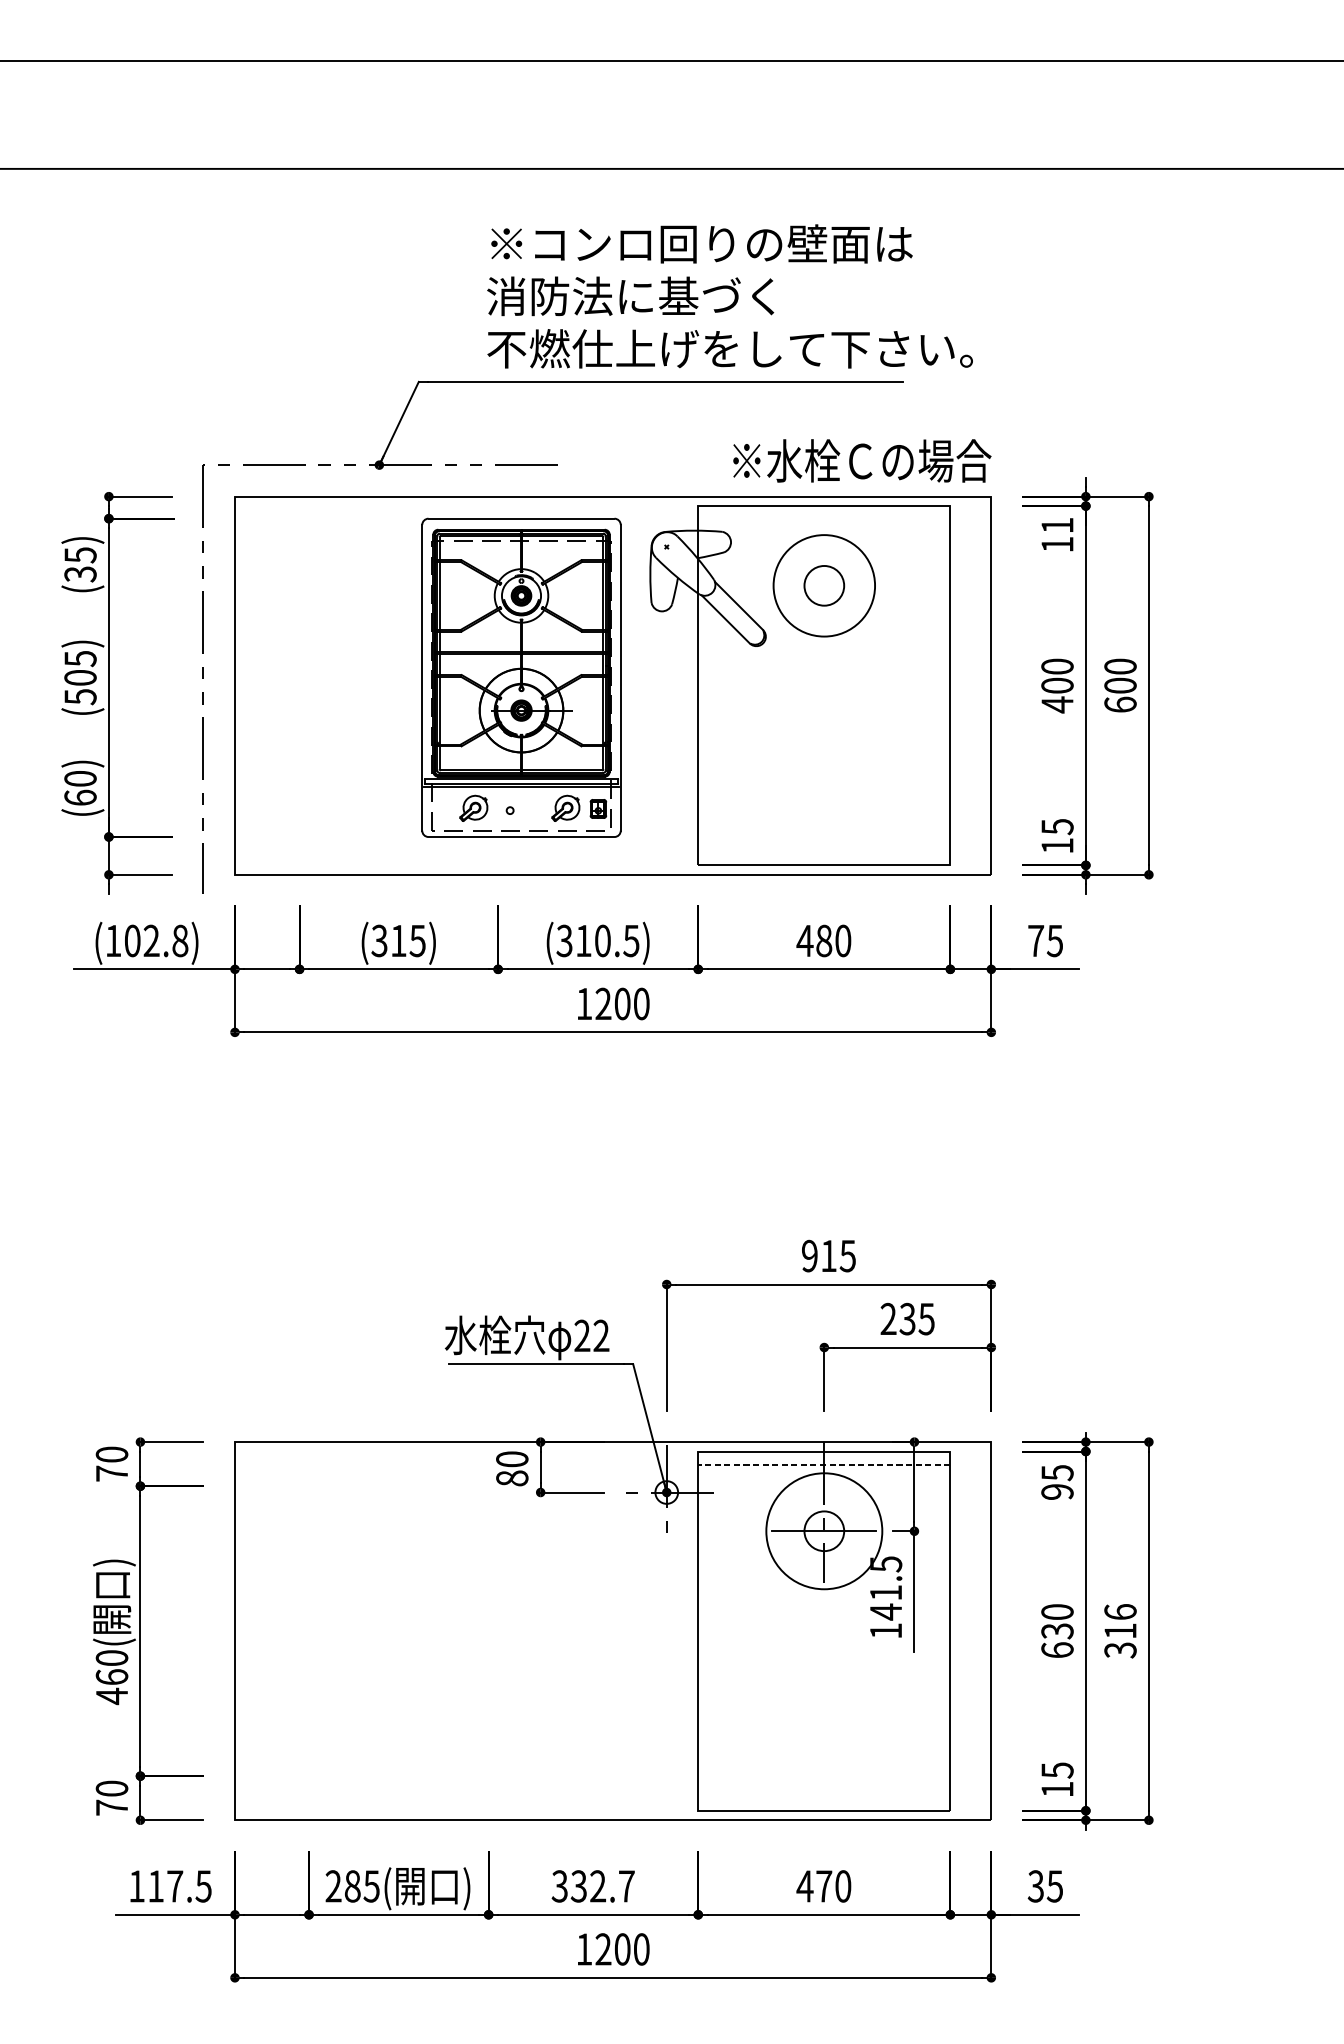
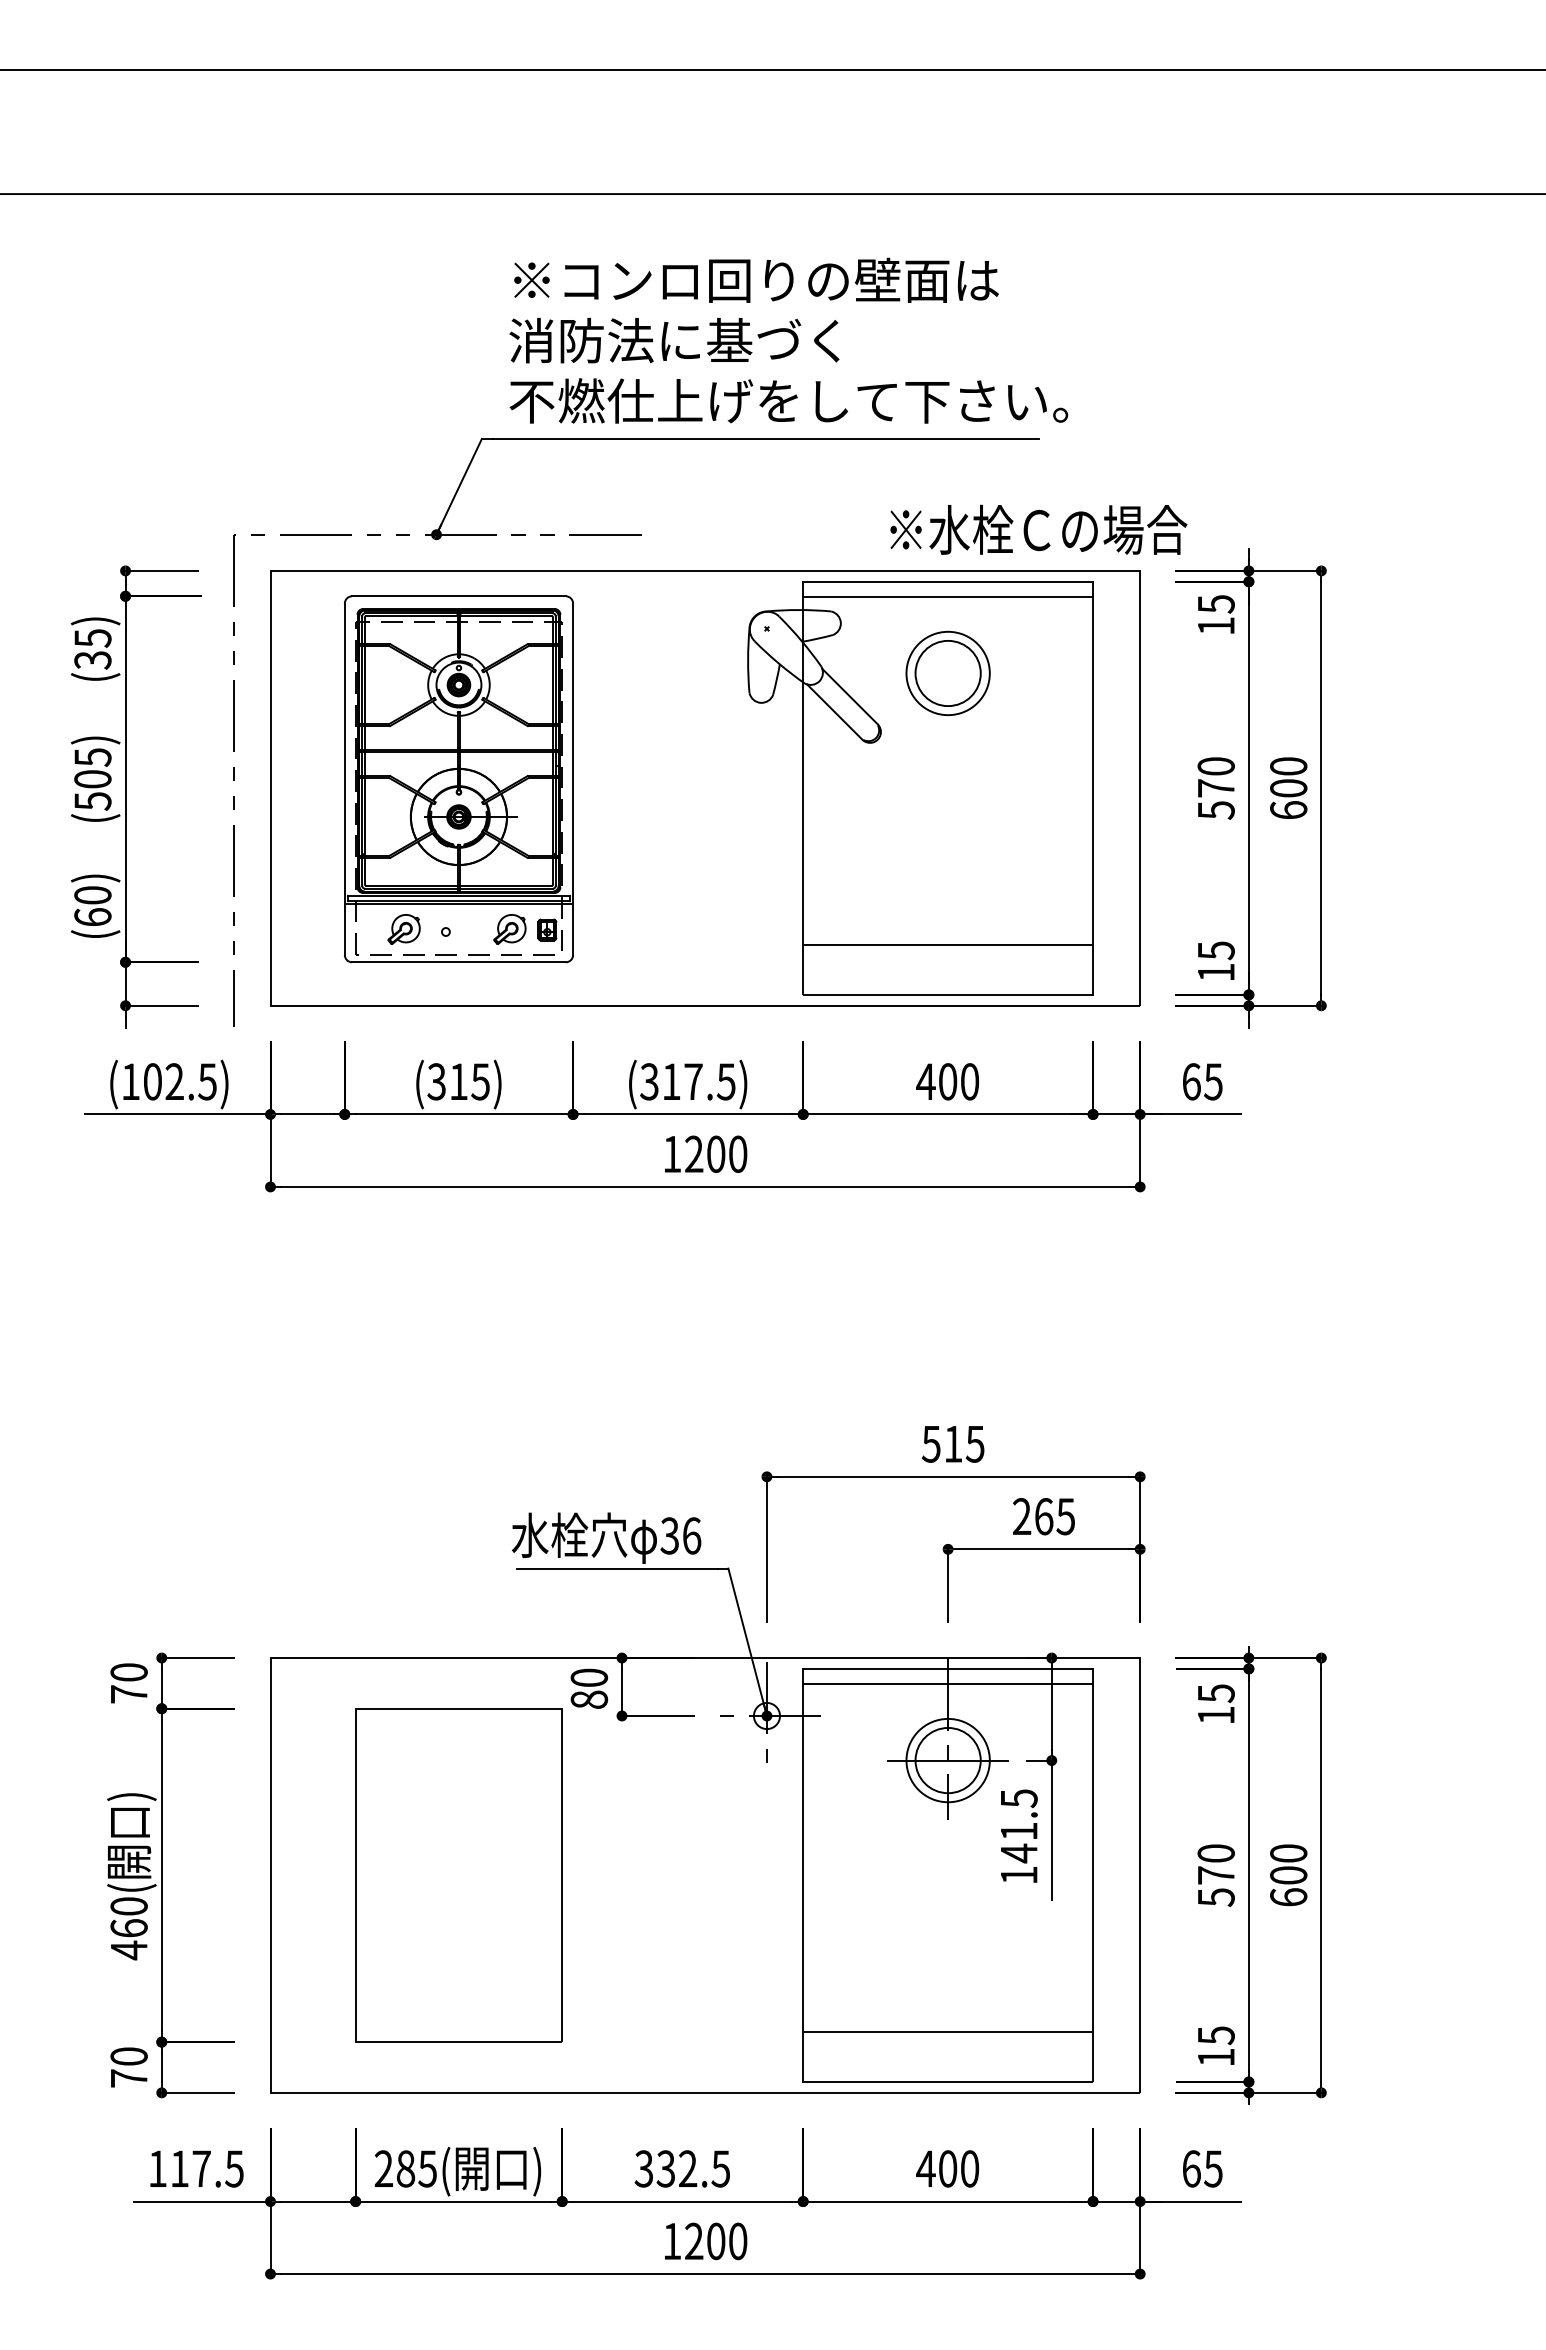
text: (729, 296) -> (788, 340), moved
text: (862, 460) -> (1038, 529), moved
line: (824, 519) -> (948, 597), added
text: (1057, 525) -> (1216, 604), 11 -> 15
circle: (823, 585) -> (947, 673), size x0.71
circle: (823, 585) -> (947, 673), size x1.43
part: (521, 678) -> (458, 779), moved
text: (1056, 695) -> (1215, 799), 400 -> 570
line: (824, 821) -> (948, 944), added
text: (180, 940) -> (207, 1081), (102.8) -> (102.5)
text: (602, 940) -> (693, 1081), (310.5) -> (317.5)
text: (824, 940) -> (948, 1081), 480 -> 400
text: (1035, 940) -> (1191, 1081), 75 -> 65
text: (809, 1255) -> (931, 1443), 915 -> 515
text: (907, 1319) -> (1043, 1516), 235 -> 265
text: (591, 1335) -> (680, 1535), 22 -> 36
line: (824, 1465) -> (948, 1684), dashed -> solid
text: (1056, 1492) -> (1215, 1715), 95 -> 15
circle: (823, 1531) -> (947, 1760), size x0.62
circle: (823, 1531) -> (947, 1760), size x1.43
part: (398, 1631) -> (458, 1875), added
text: (1120, 1631) -> (1288, 1875), 316 -> 600
text: (1056, 1640) -> (1215, 1886), 630 -> 570
line: (824, 1766) -> (948, 2031), added
text: (626, 1886) -> (720, 2168), 332.7 -> 332.5
text: (824, 1886) -> (948, 2168), 470 -> 400
text: (1035, 1886) -> (1191, 2168), 35 -> 65

